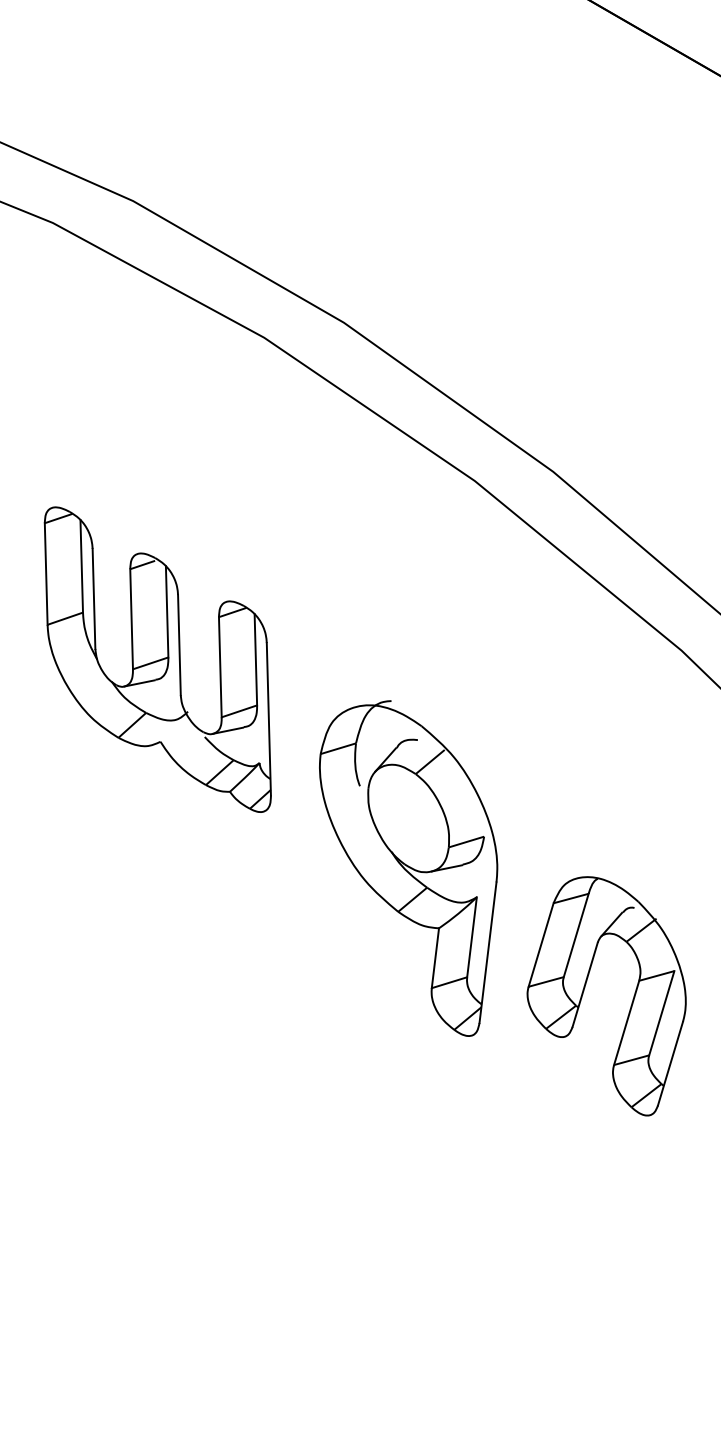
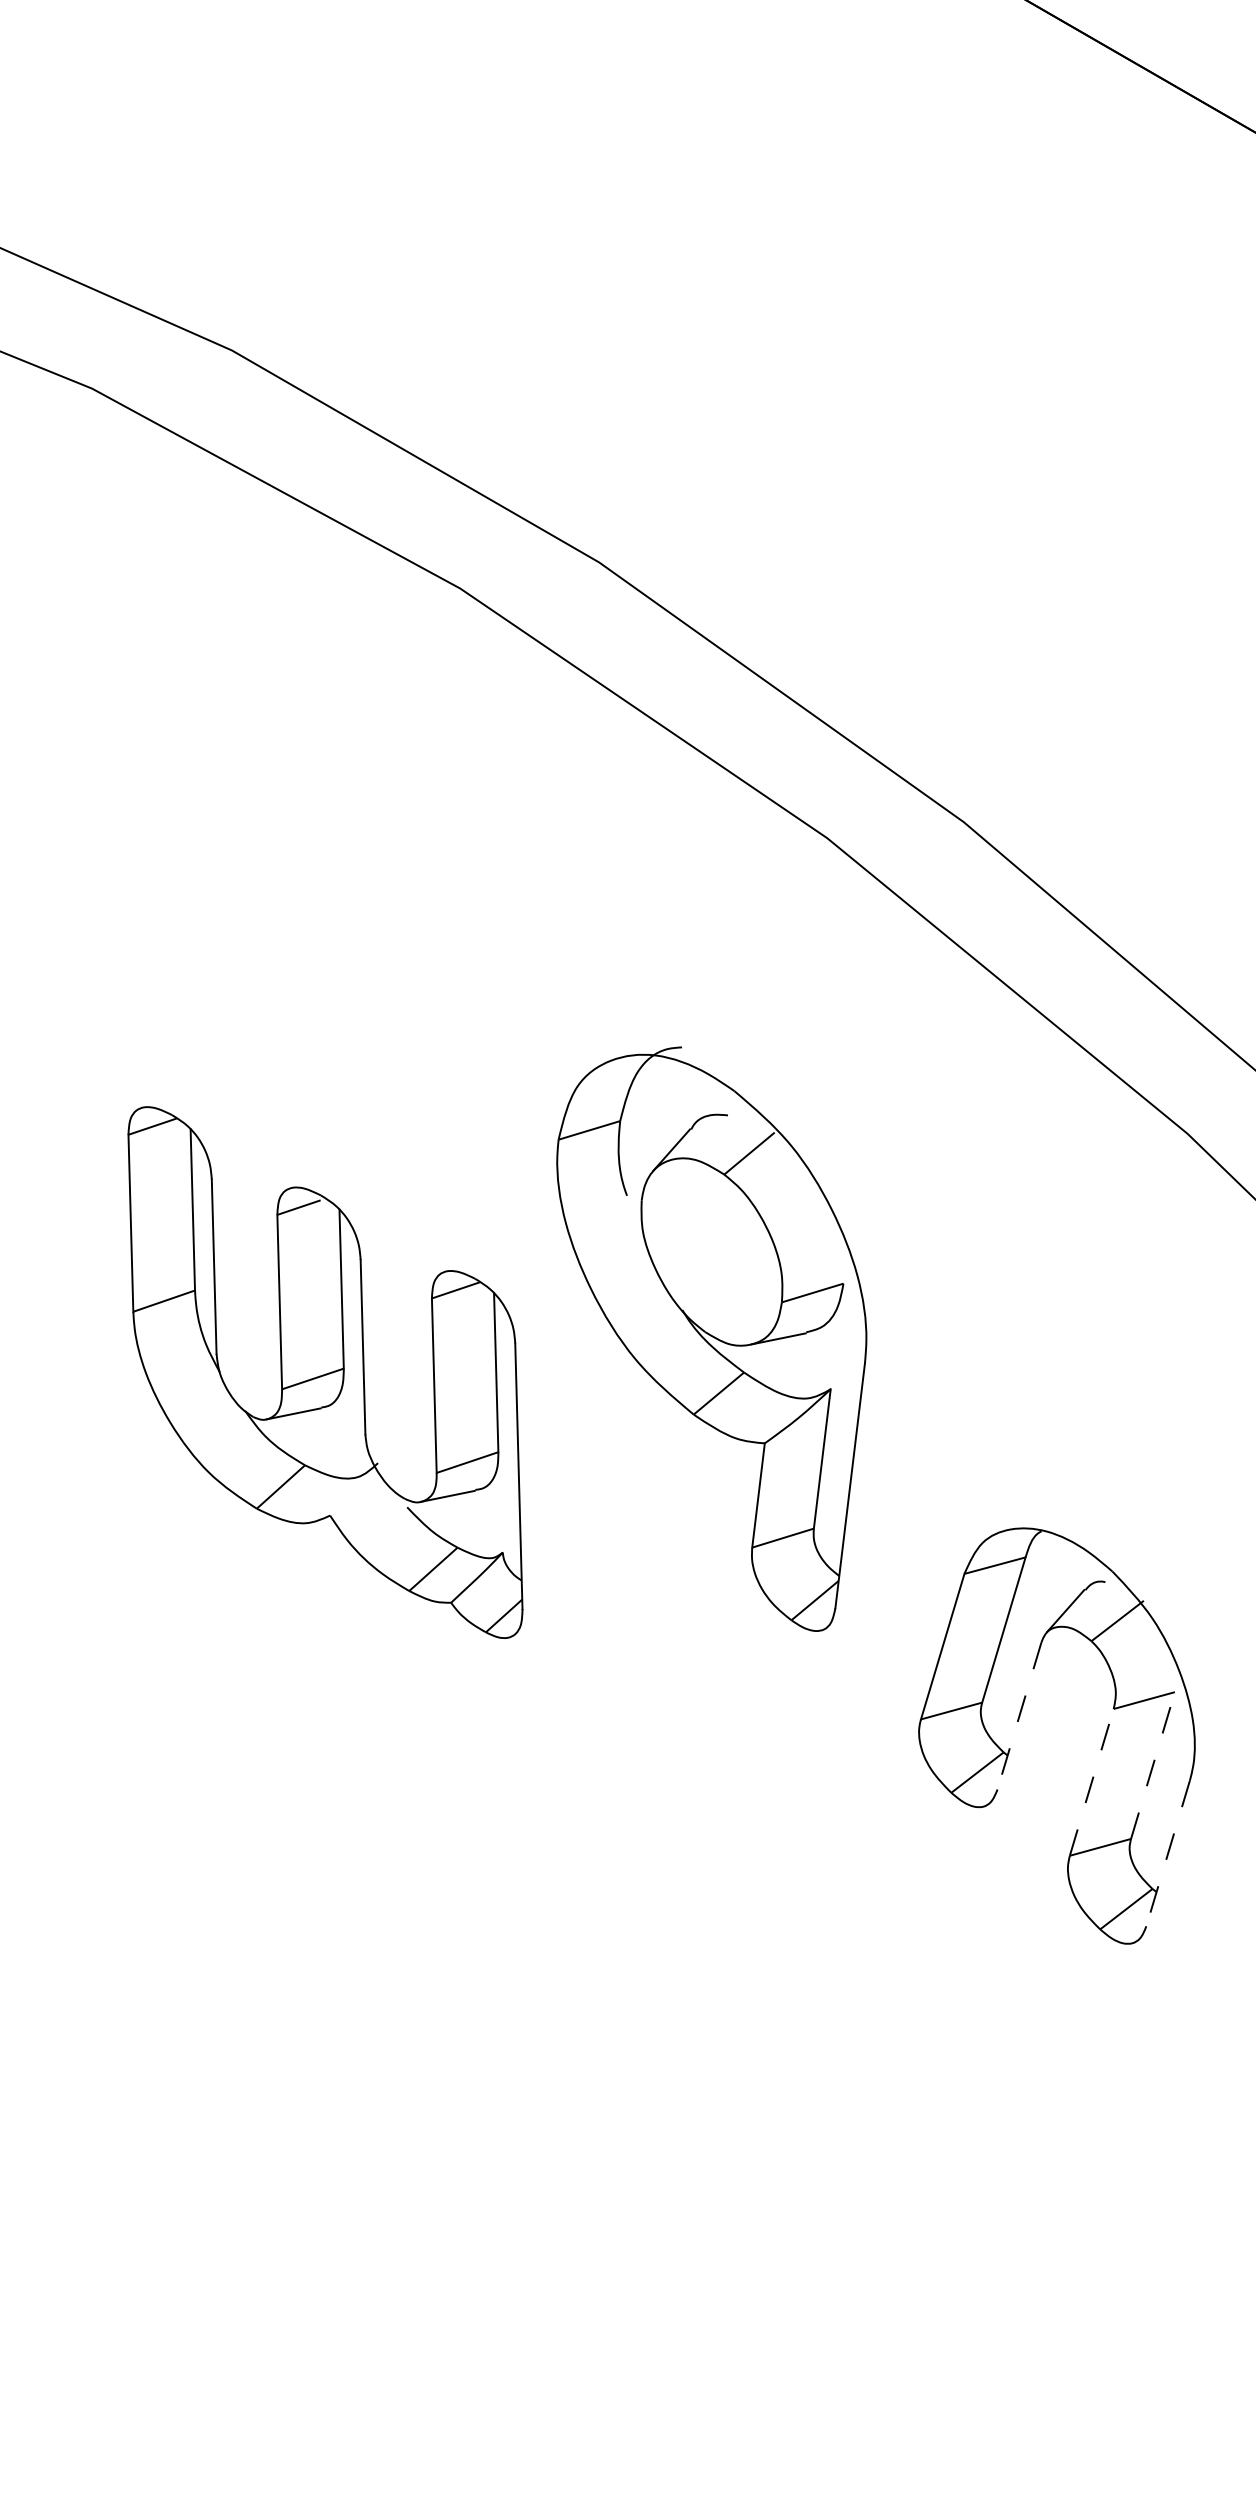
part: (157, 659) -> (324, 1372), moved
part: (408, 868) -> (711, 1339), moved
line: (585, 984) -> (1020, 1715), solid -> dashed
line: (661, 1013) -> (1152, 1765), solid -> dashed
line: (626, 1022) -> (1091, 1781), solid -> dashed
line: (670, 1063) -> (1168, 1853), solid -> dashed

